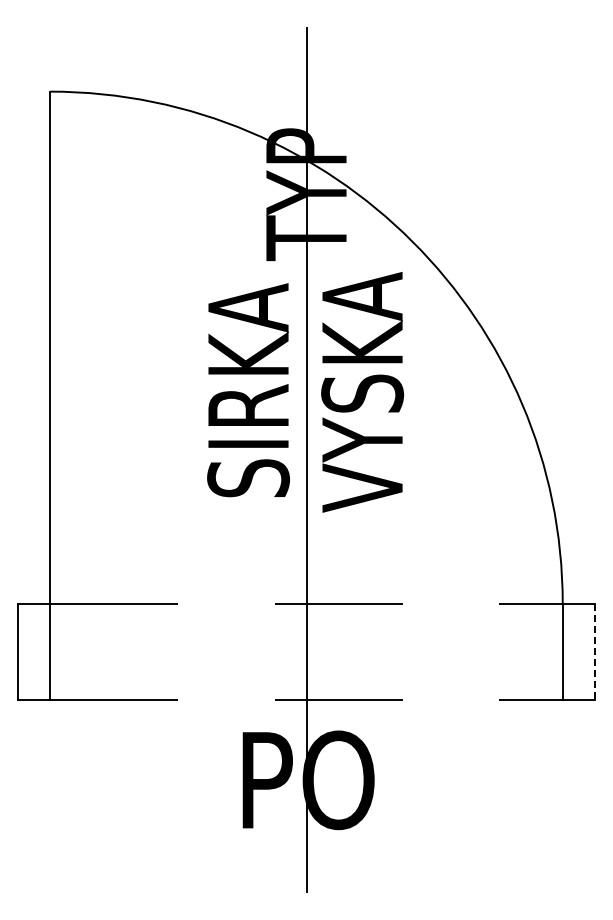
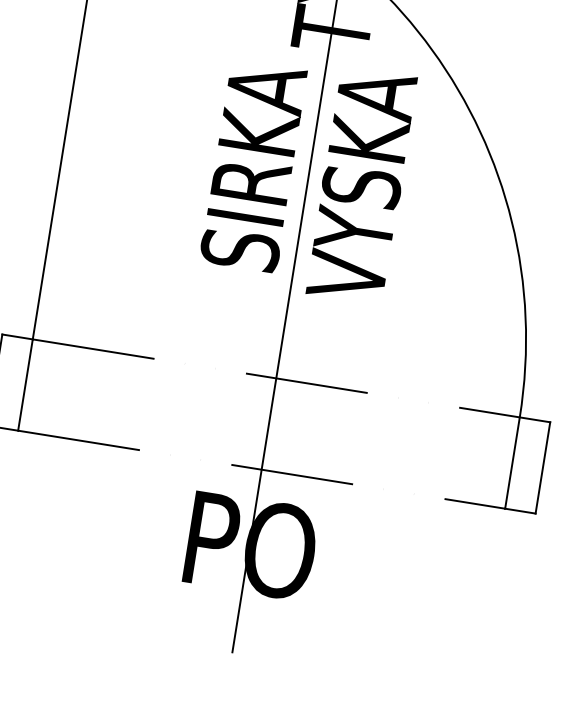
line: (594, 652) -> (542, 468), dashed -> solid

